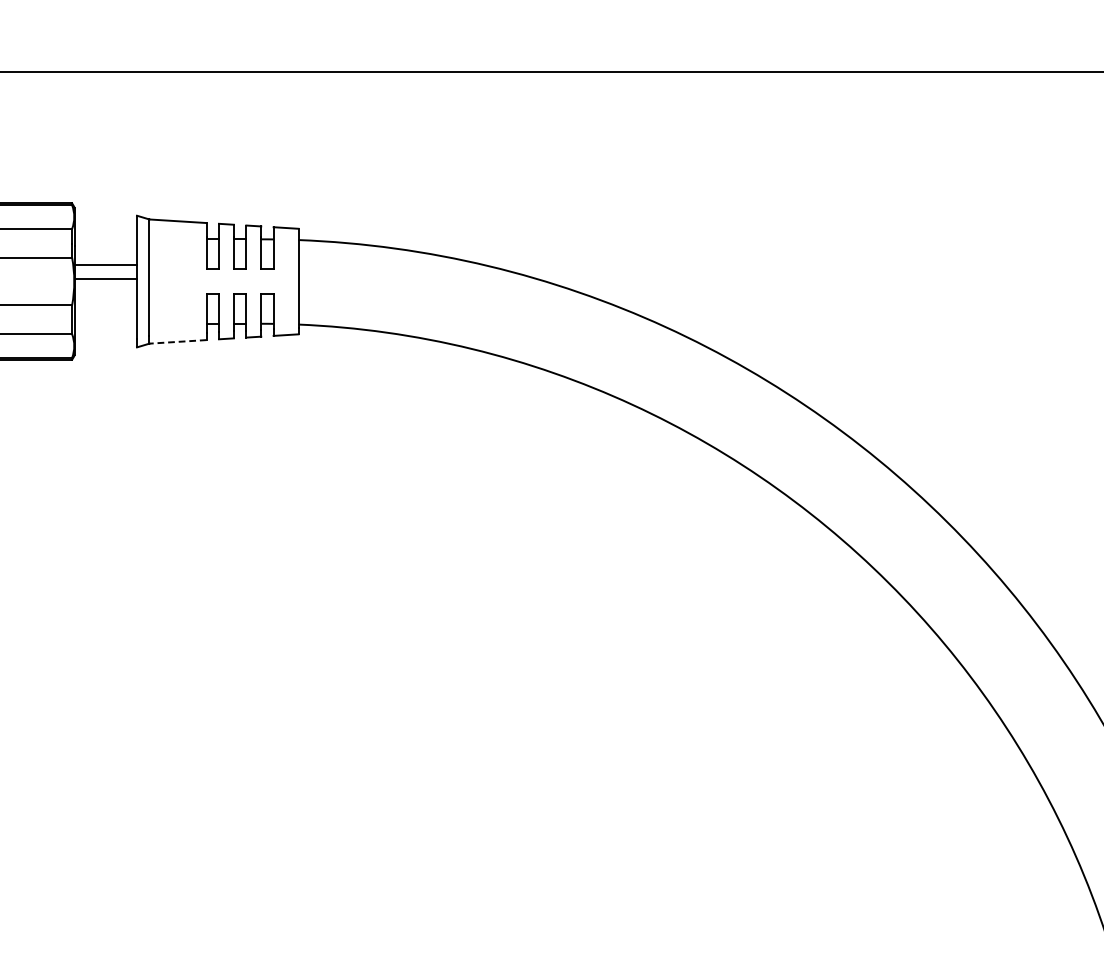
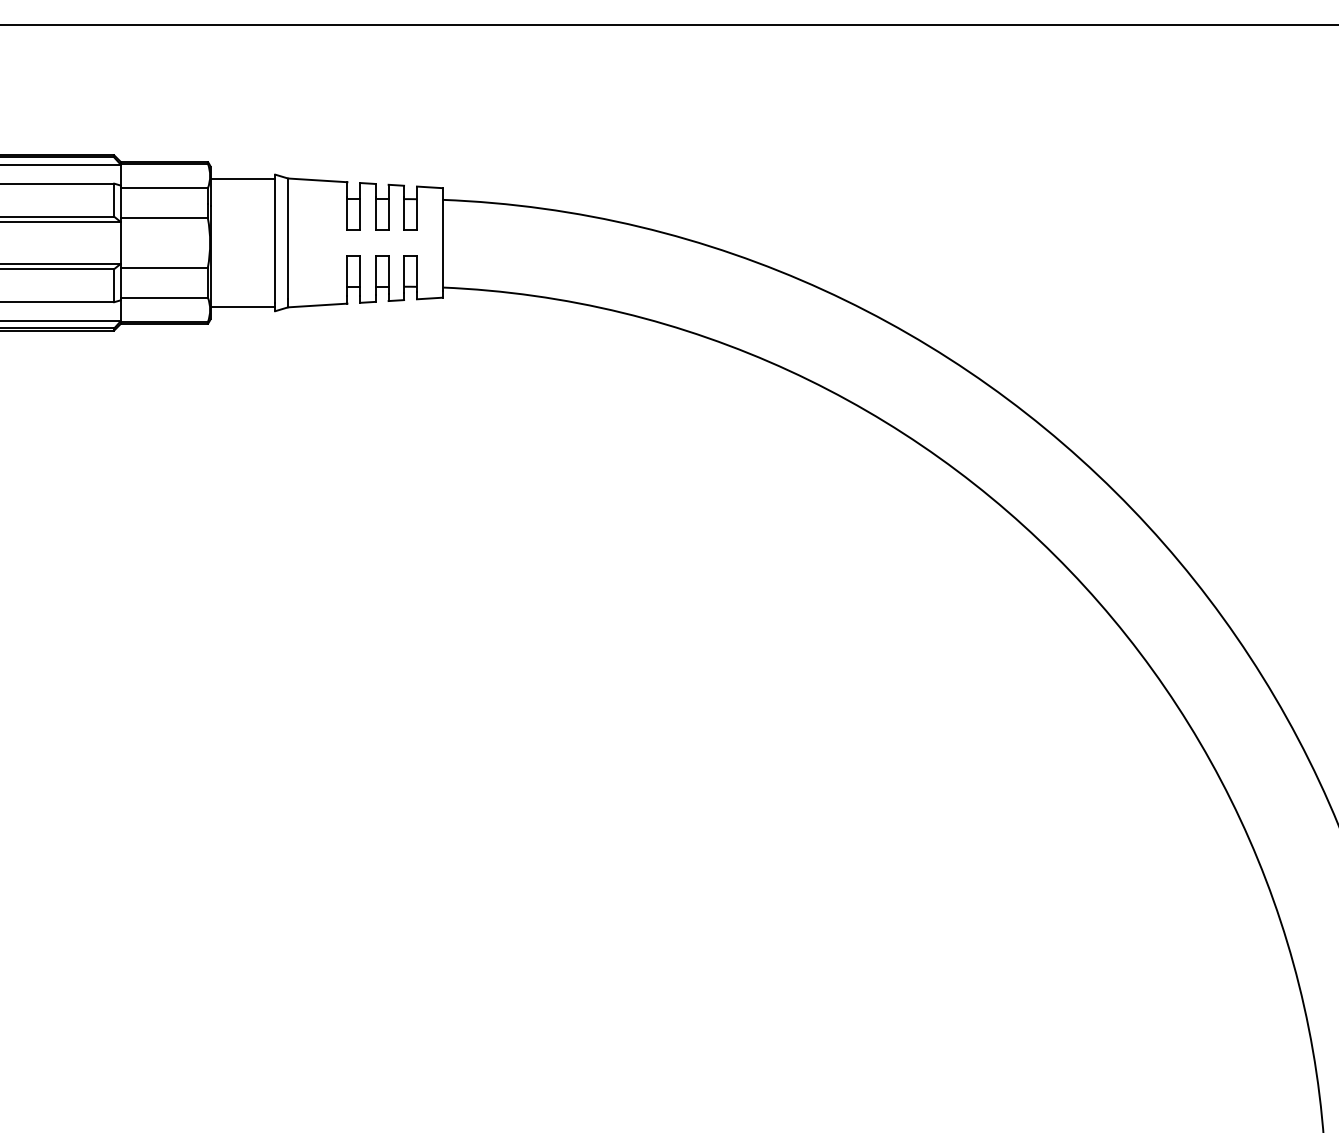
line: (105, 264) -> (242, 178), moved
line: (105, 279) -> (242, 307), moved
line: (177, 341) -> (317, 305), dashed -> solid

